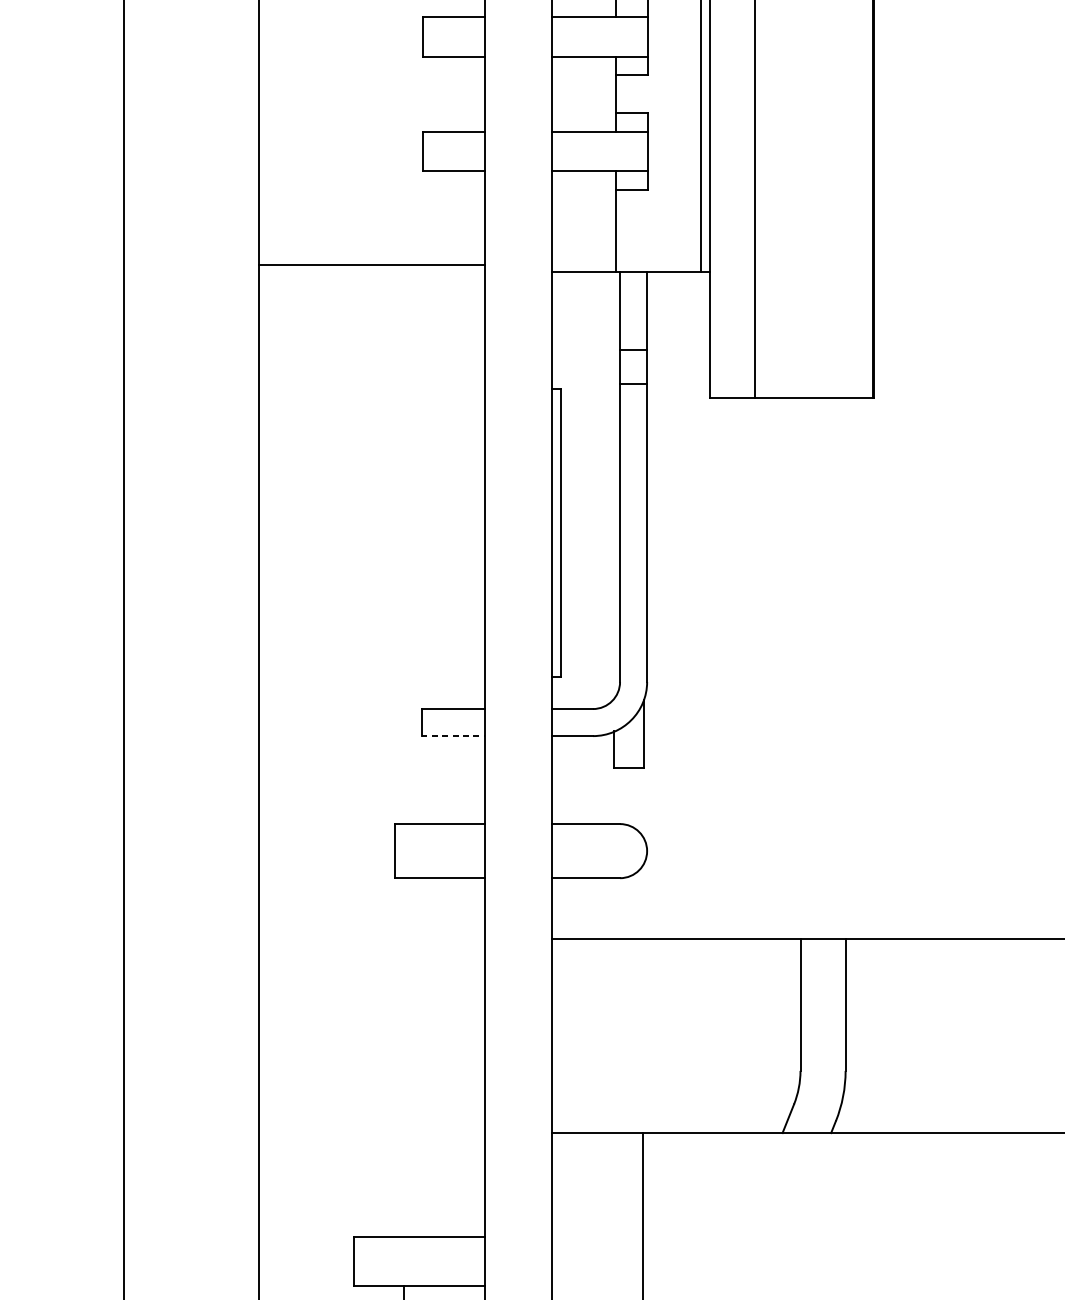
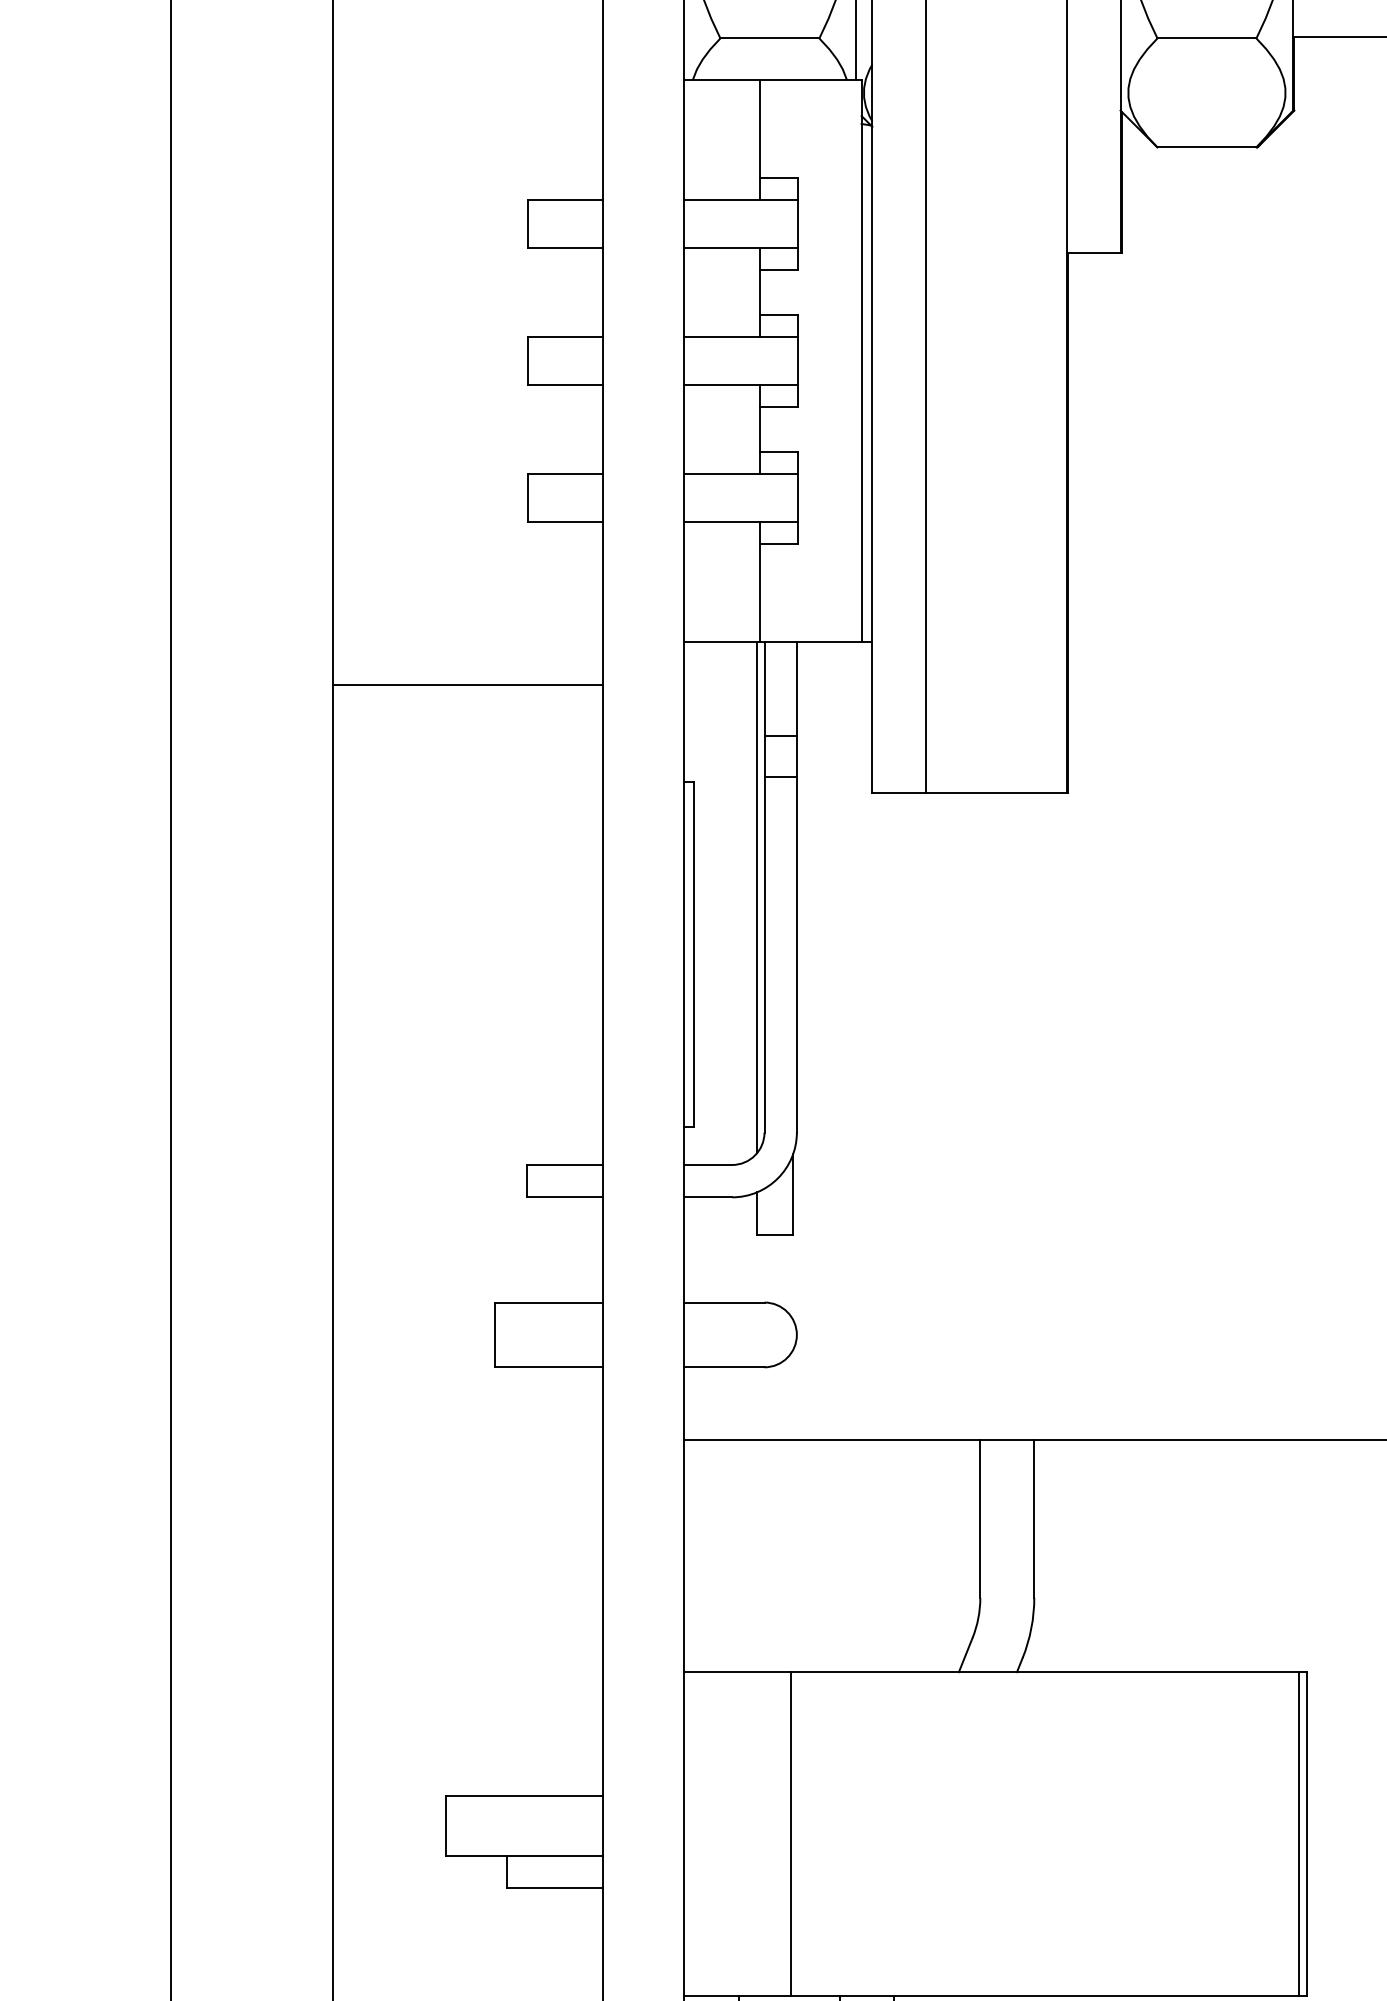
line: (371, 264) -> (467, 684), moved
line: (613, 485) -> (756, 897), added
line: (452, 736) -> (564, 1197), dashed -> solid

